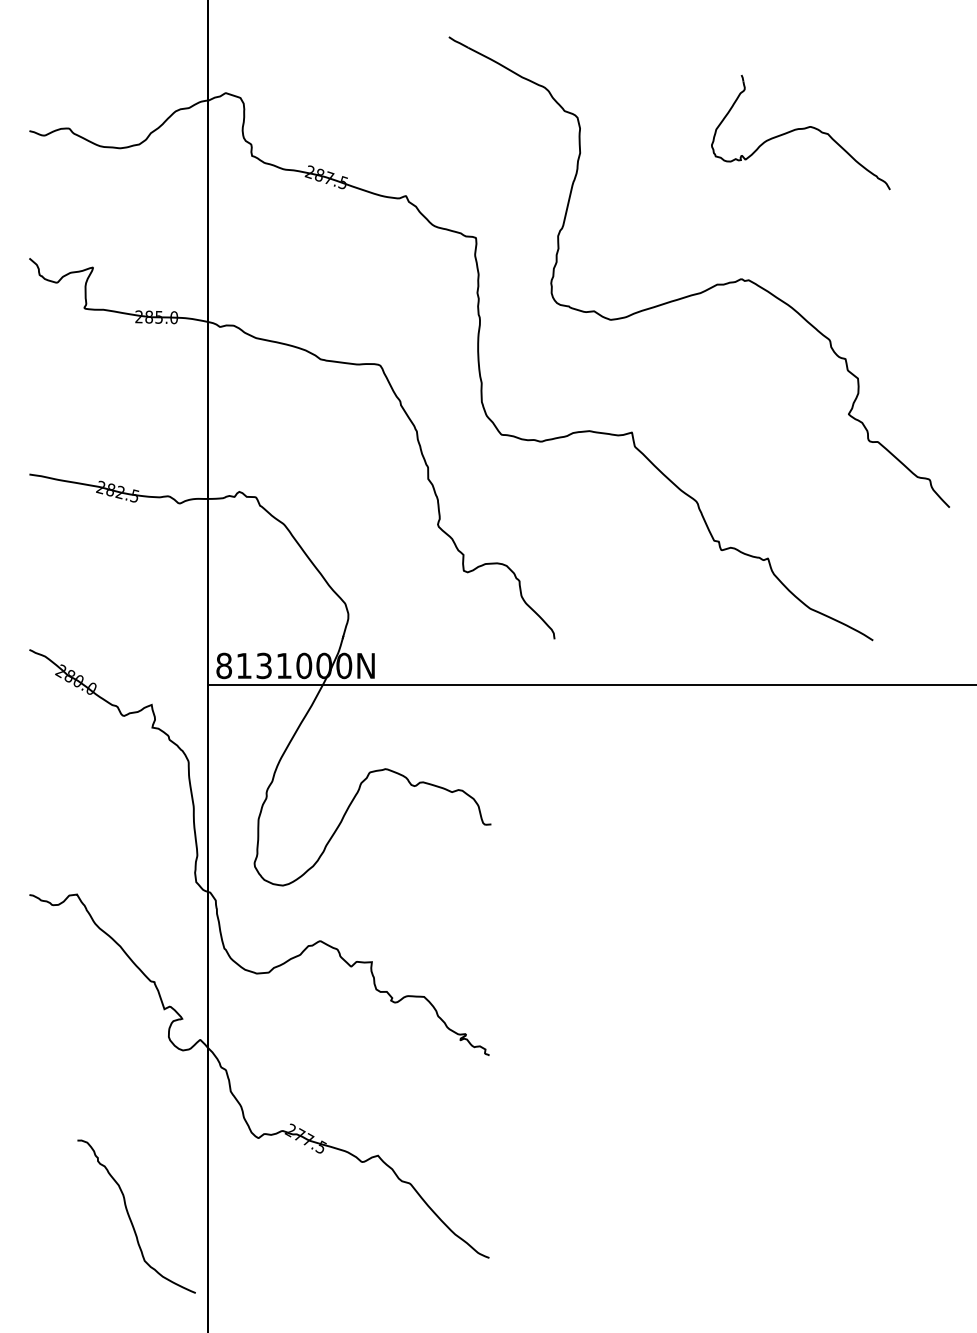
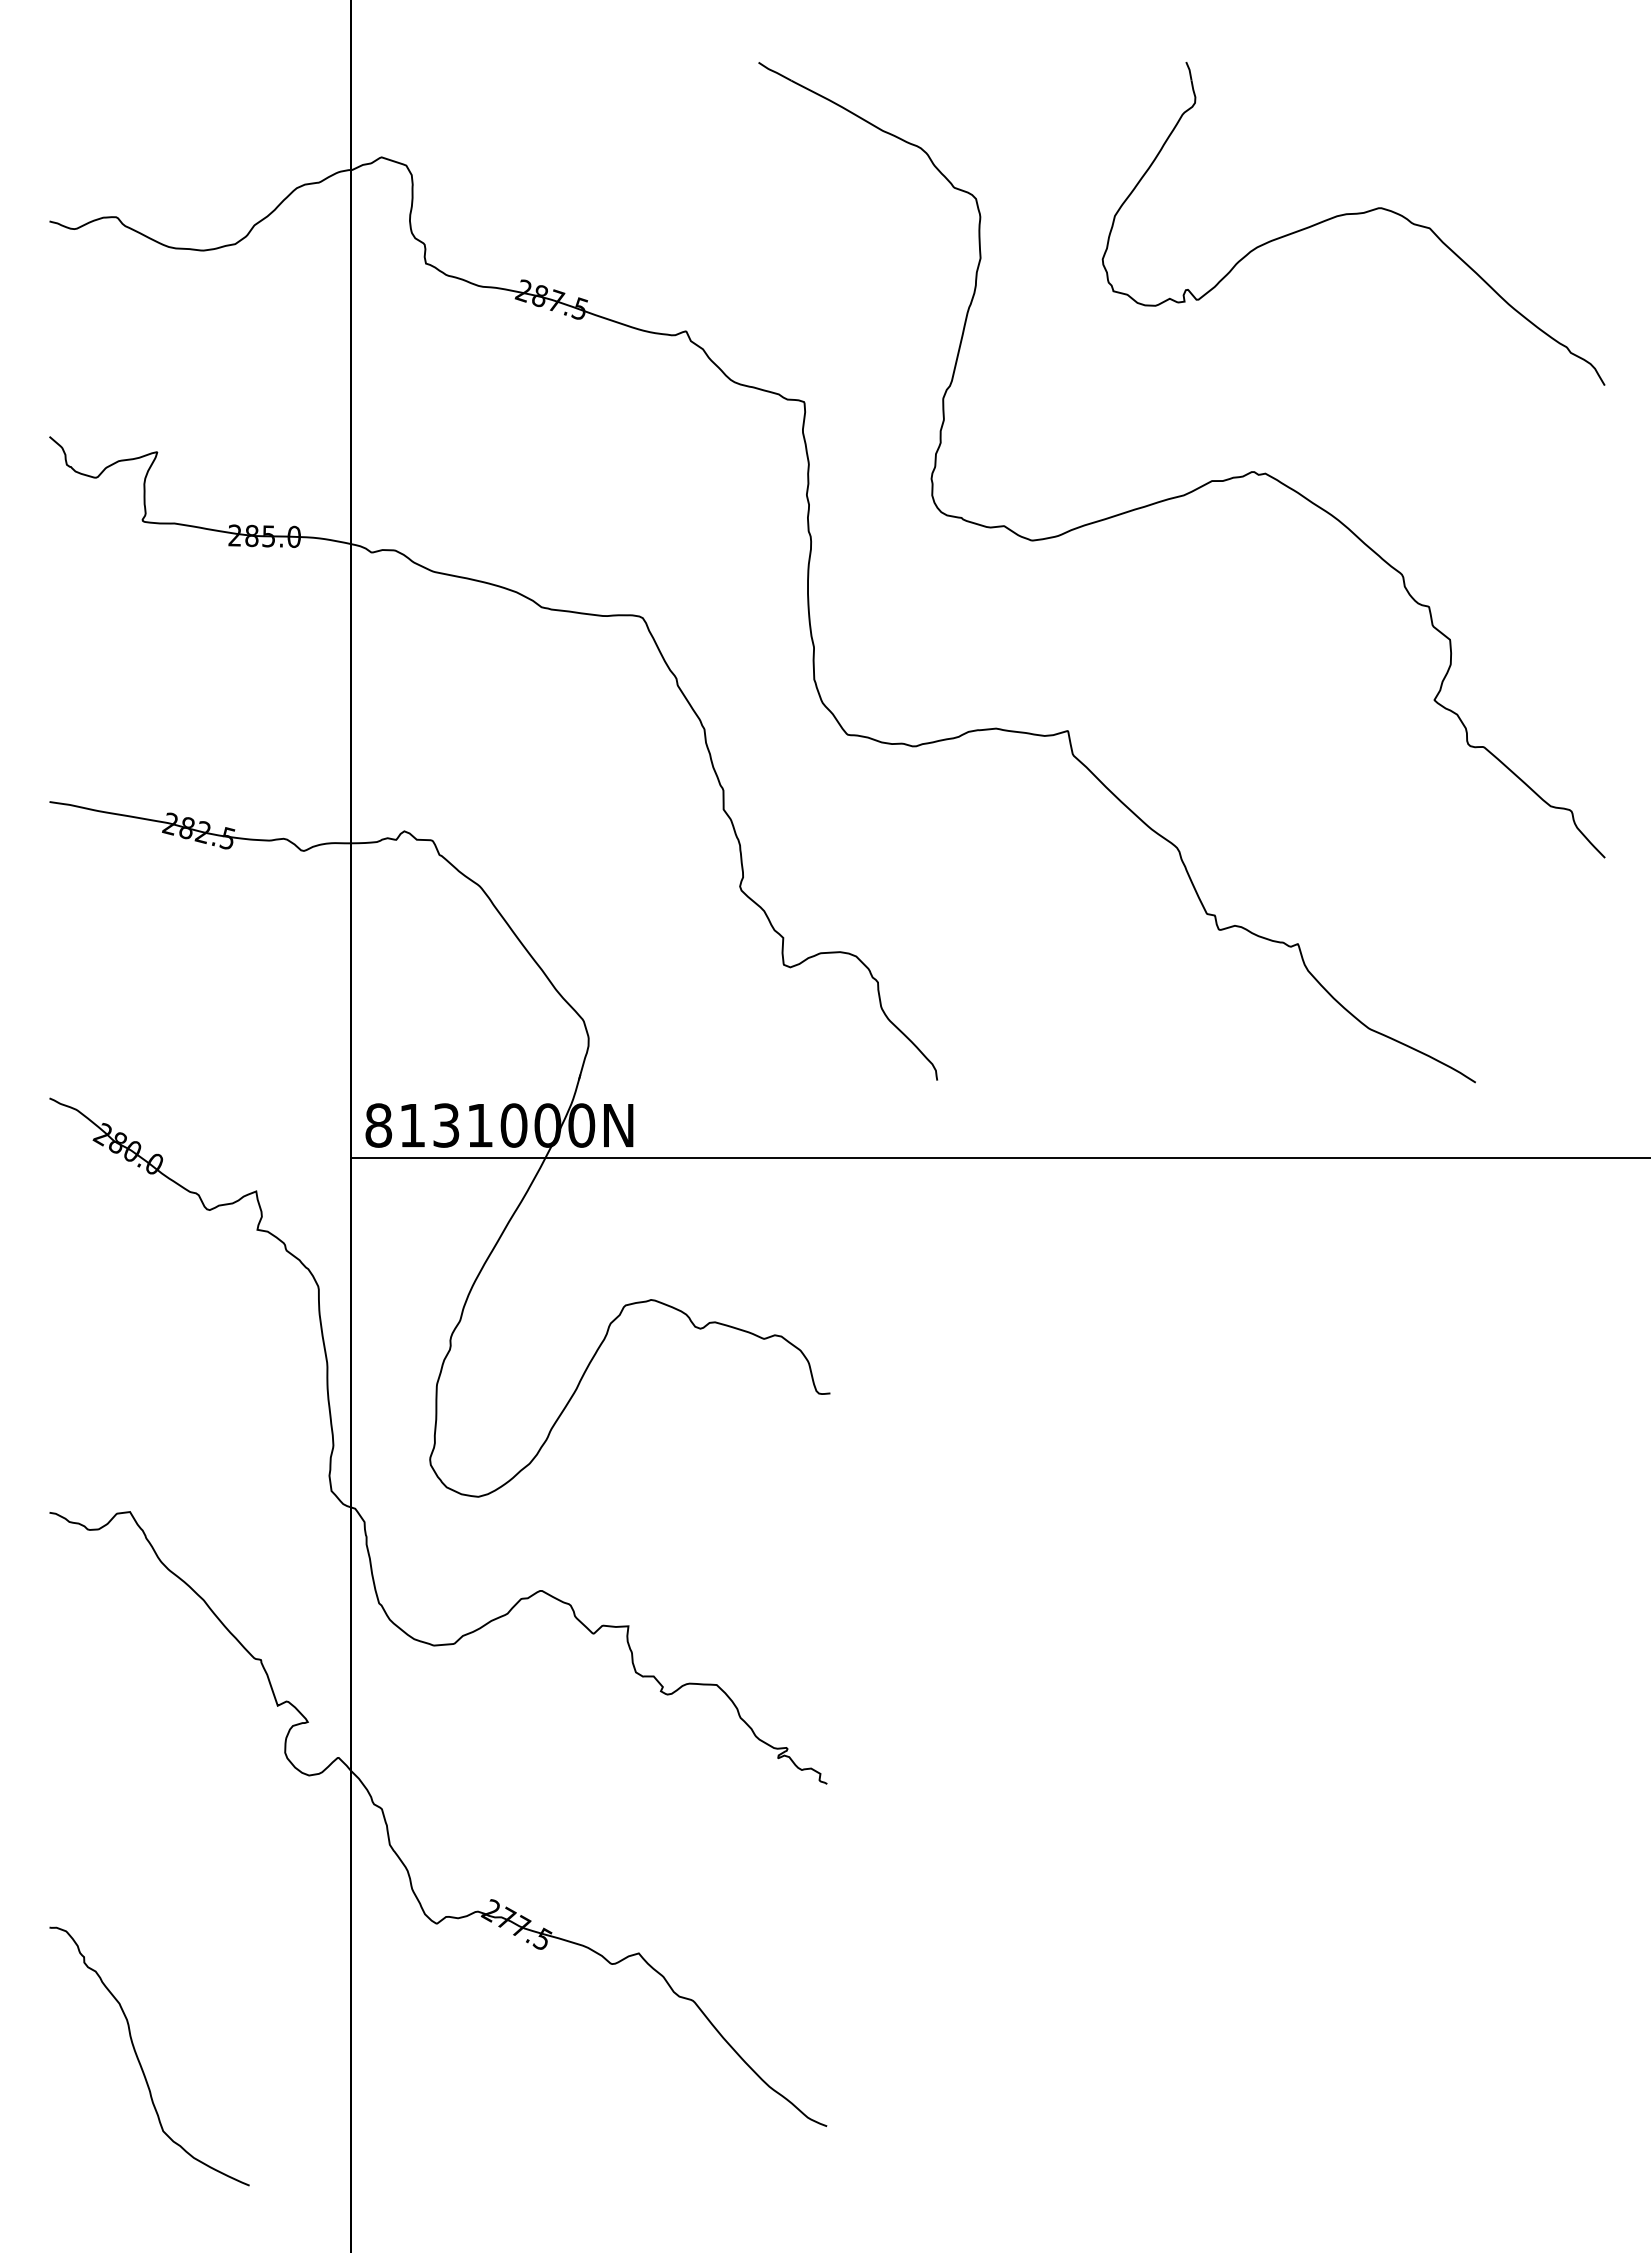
part: (800, 132) -> (1352, 223), size x1.67
curve: (131, 1219) -> (140, 2061), moved

